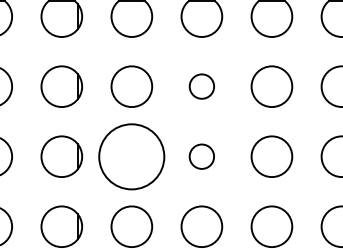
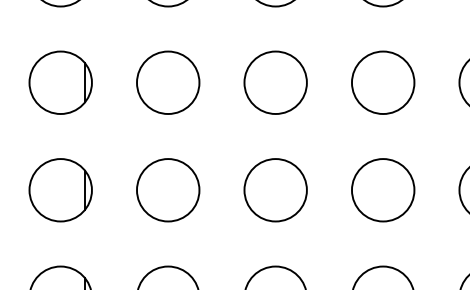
circle: (201, 86) -> (275, 82), size x1.67
circle: (131, 156) -> (167, 189), size x0.62
circle: (201, 156) -> (275, 189), size x1.67

